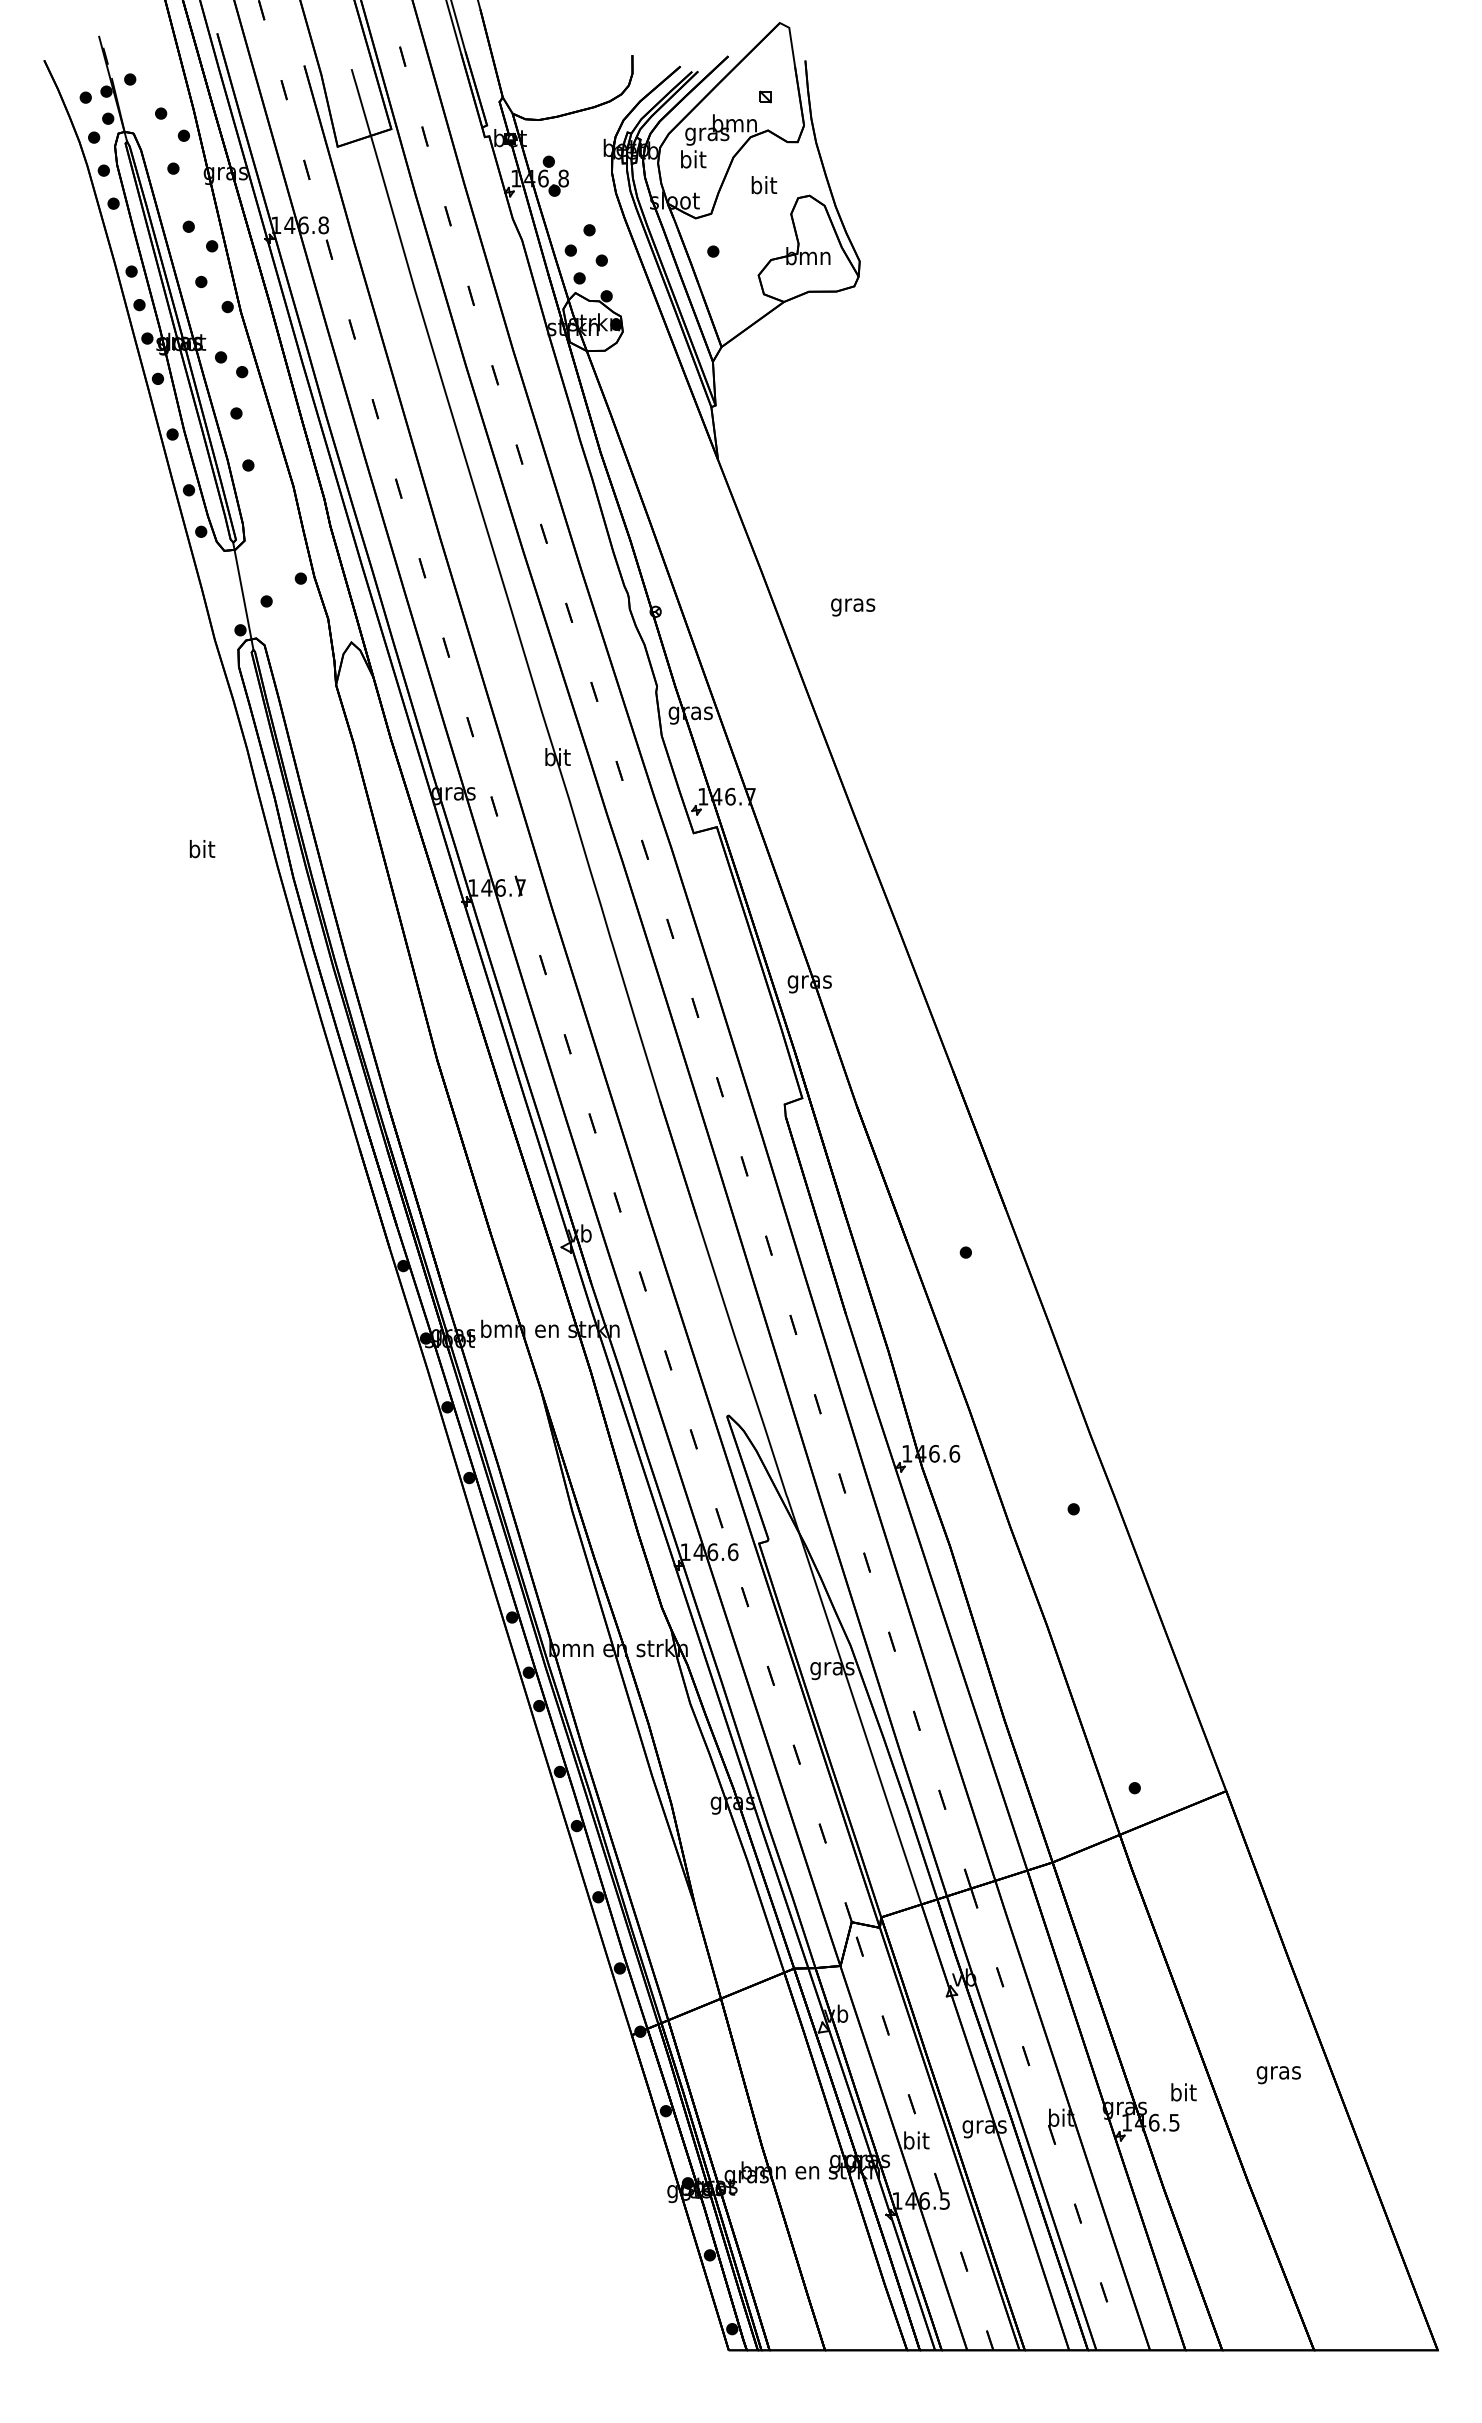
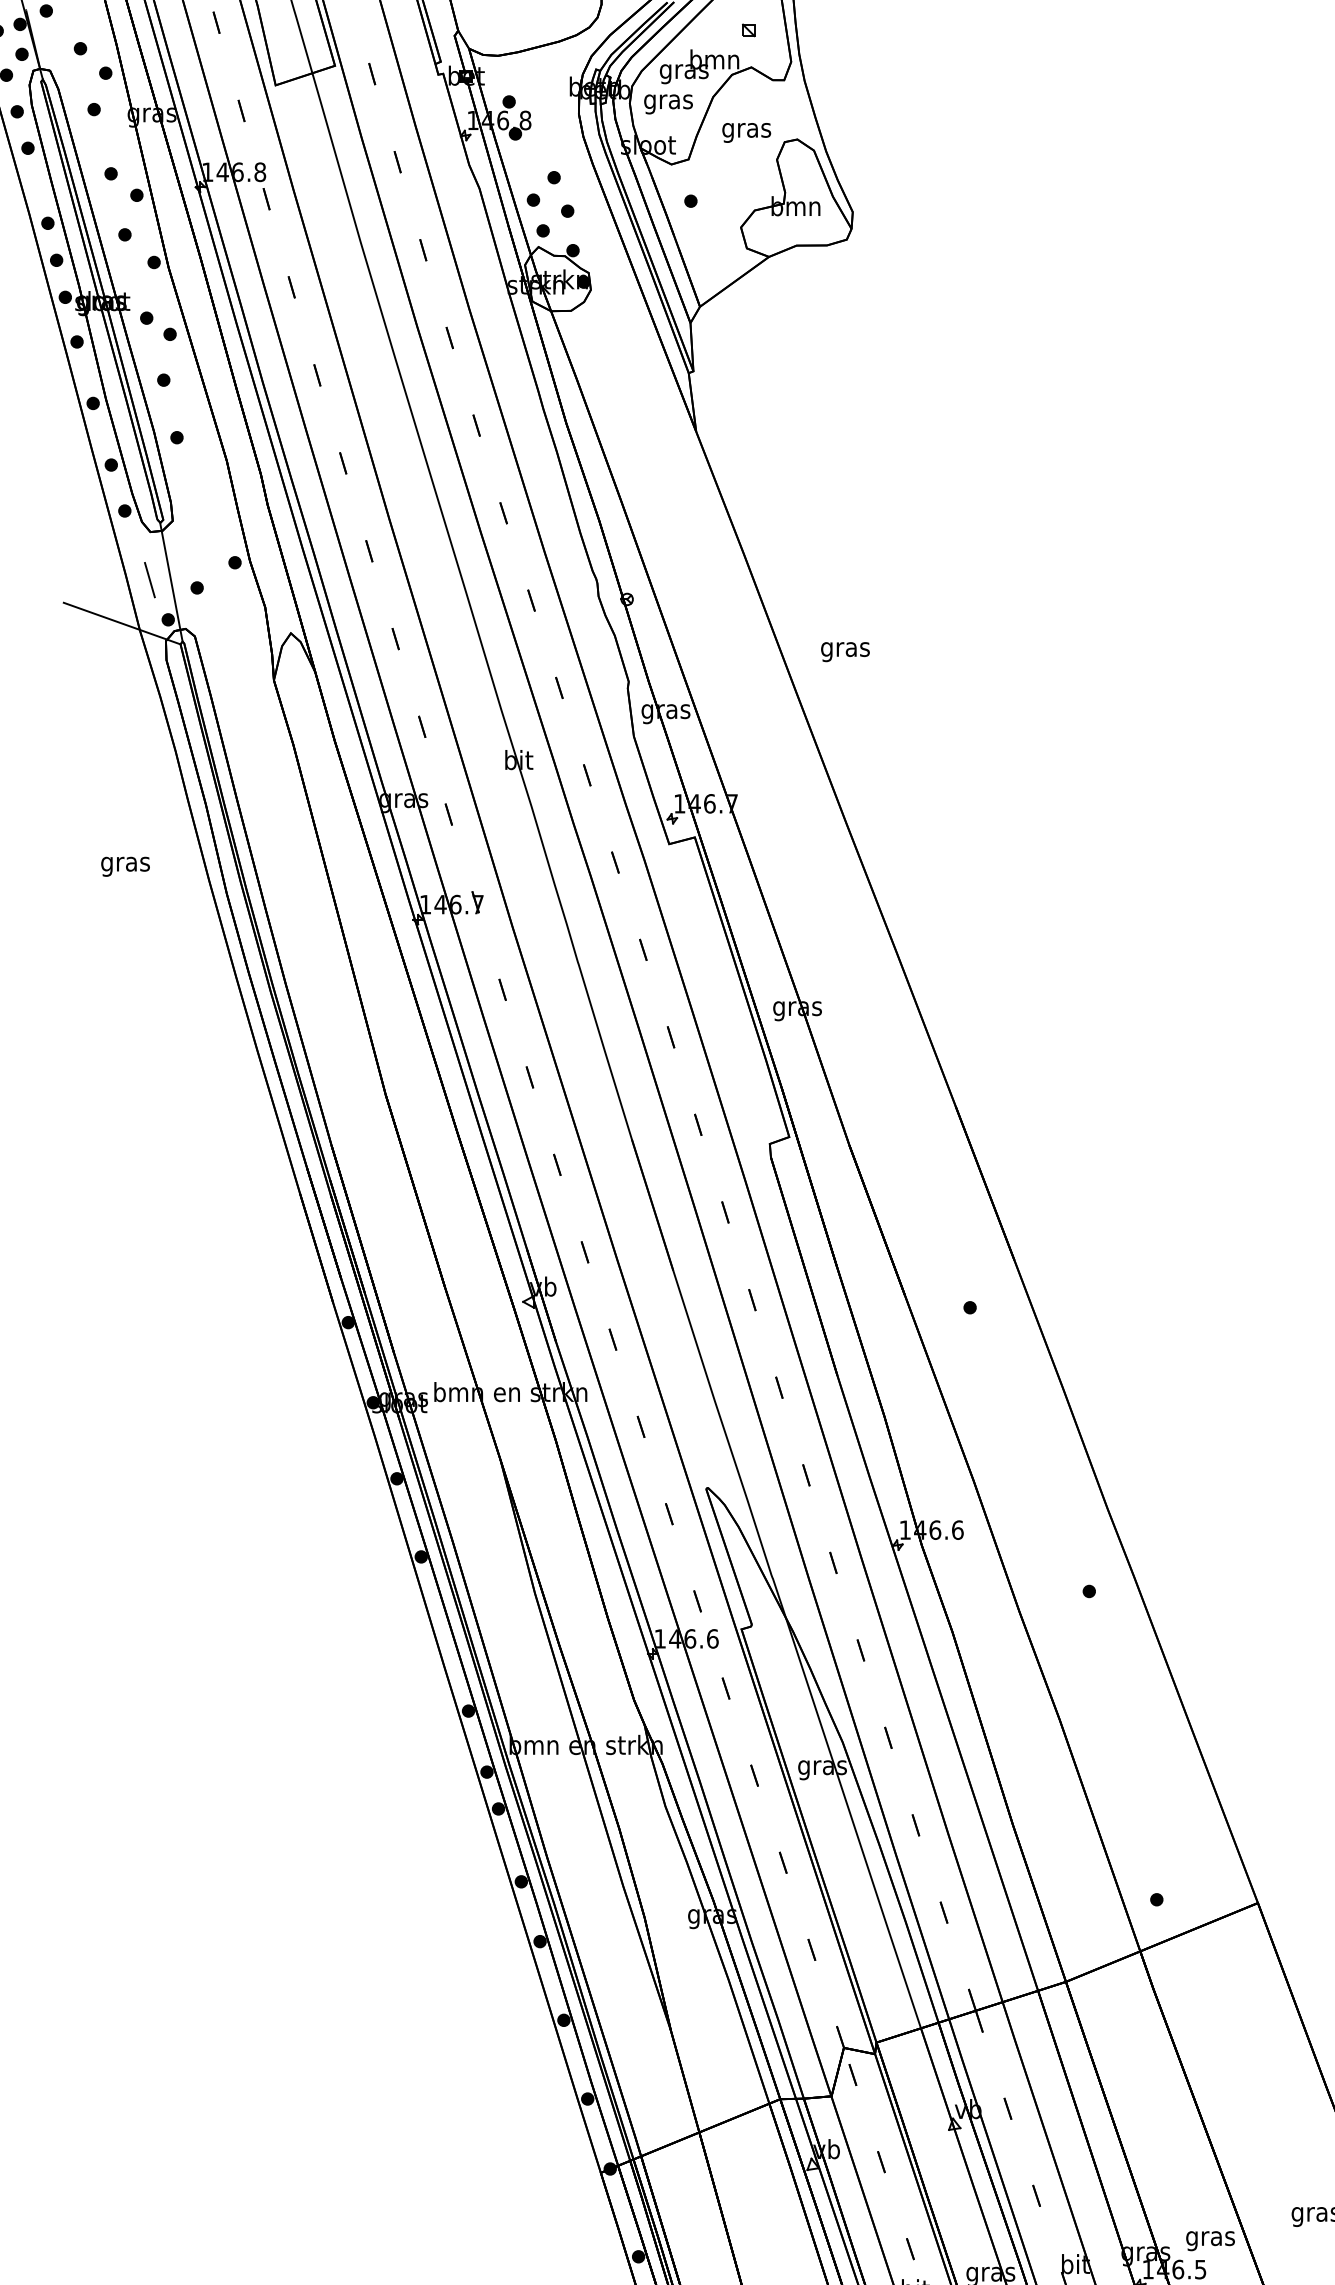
text: (693, 161) -> (669, 101), bit -> gras
text: (763, 187) -> (746, 130), bit -> gras
line: (223, 593) -> (149, 579), added
text: (853, 607) -> (845, 652), moved
line: (198, 633) -> (121, 623), added
text: (201, 851) -> (125, 864), bit -> gras
text: (1183, 2094) -> (1210, 2238), bit -> gras

